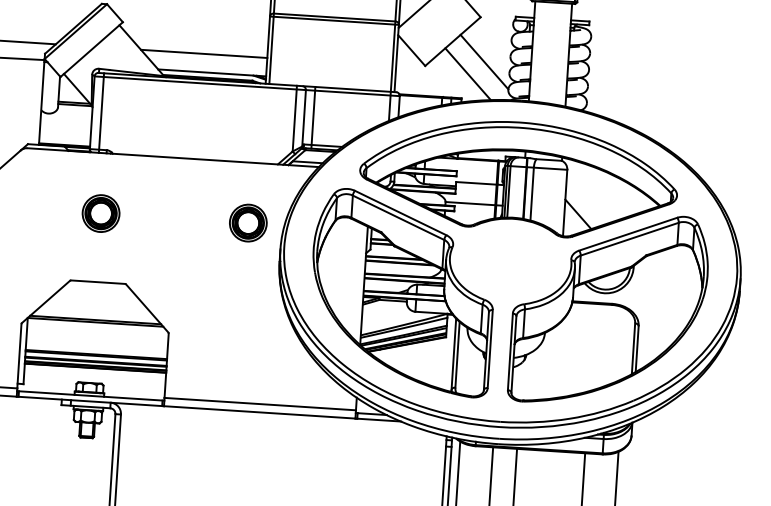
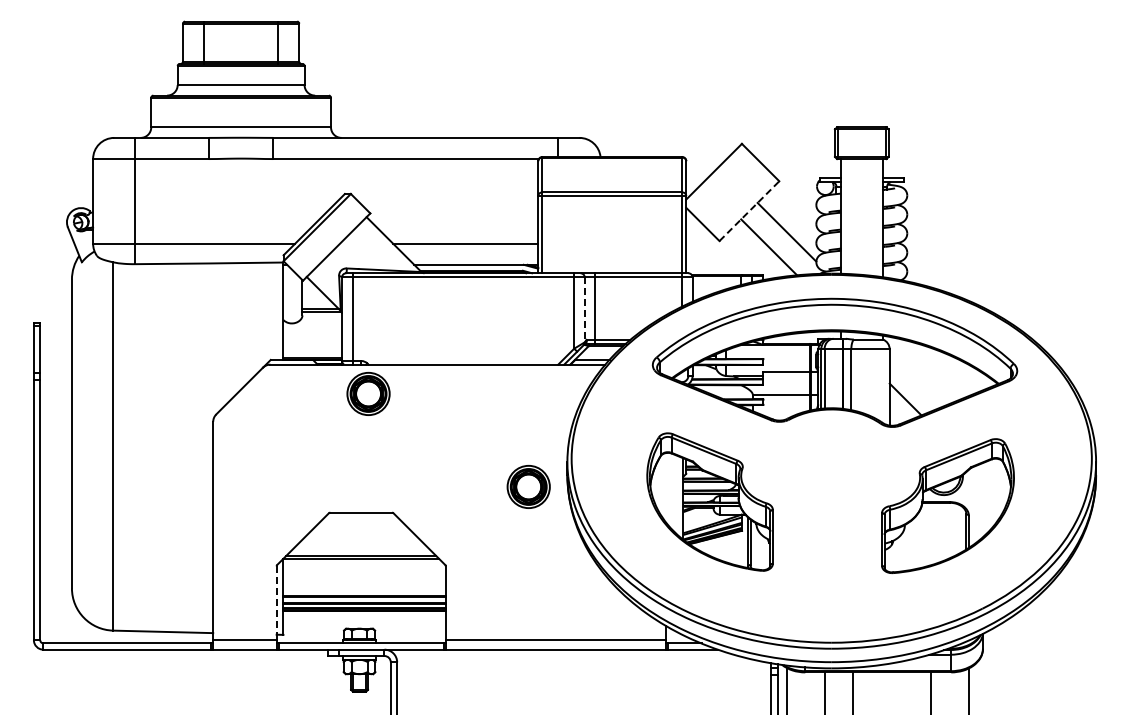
line: (453, 41) -> (749, 210), solid -> dashed
line: (303, 118) -> (584, 310), solid -> dashed
part: (101, 213) -> (368, 393), moved
part: (248, 222) -> (528, 486), moved
part: (401, 292) -> (709, 501), size x0.6
part: (608, 308) -> (947, 505), size x0.6
line: (19, 356) -> (276, 603), solid -> dashed

